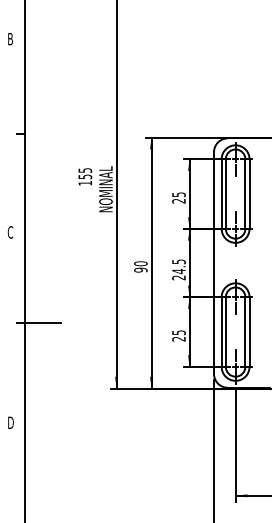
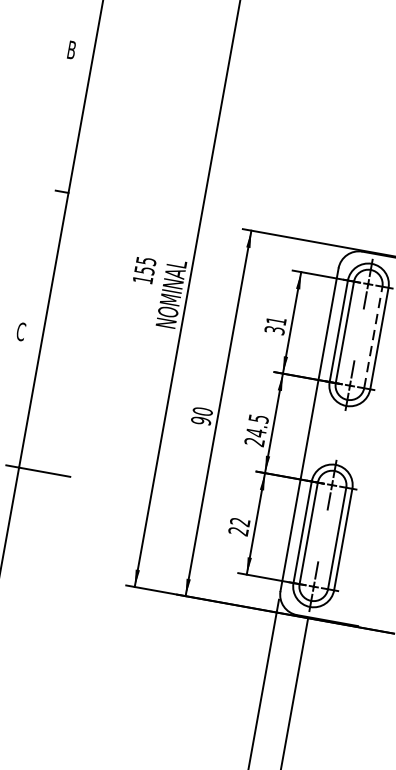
line: (245, 194) -> (373, 338), solid -> dashed
text: (178, 197) -> (275, 324), 25 -> 31
text: (178, 332) -> (239, 521), 25 -> 22

